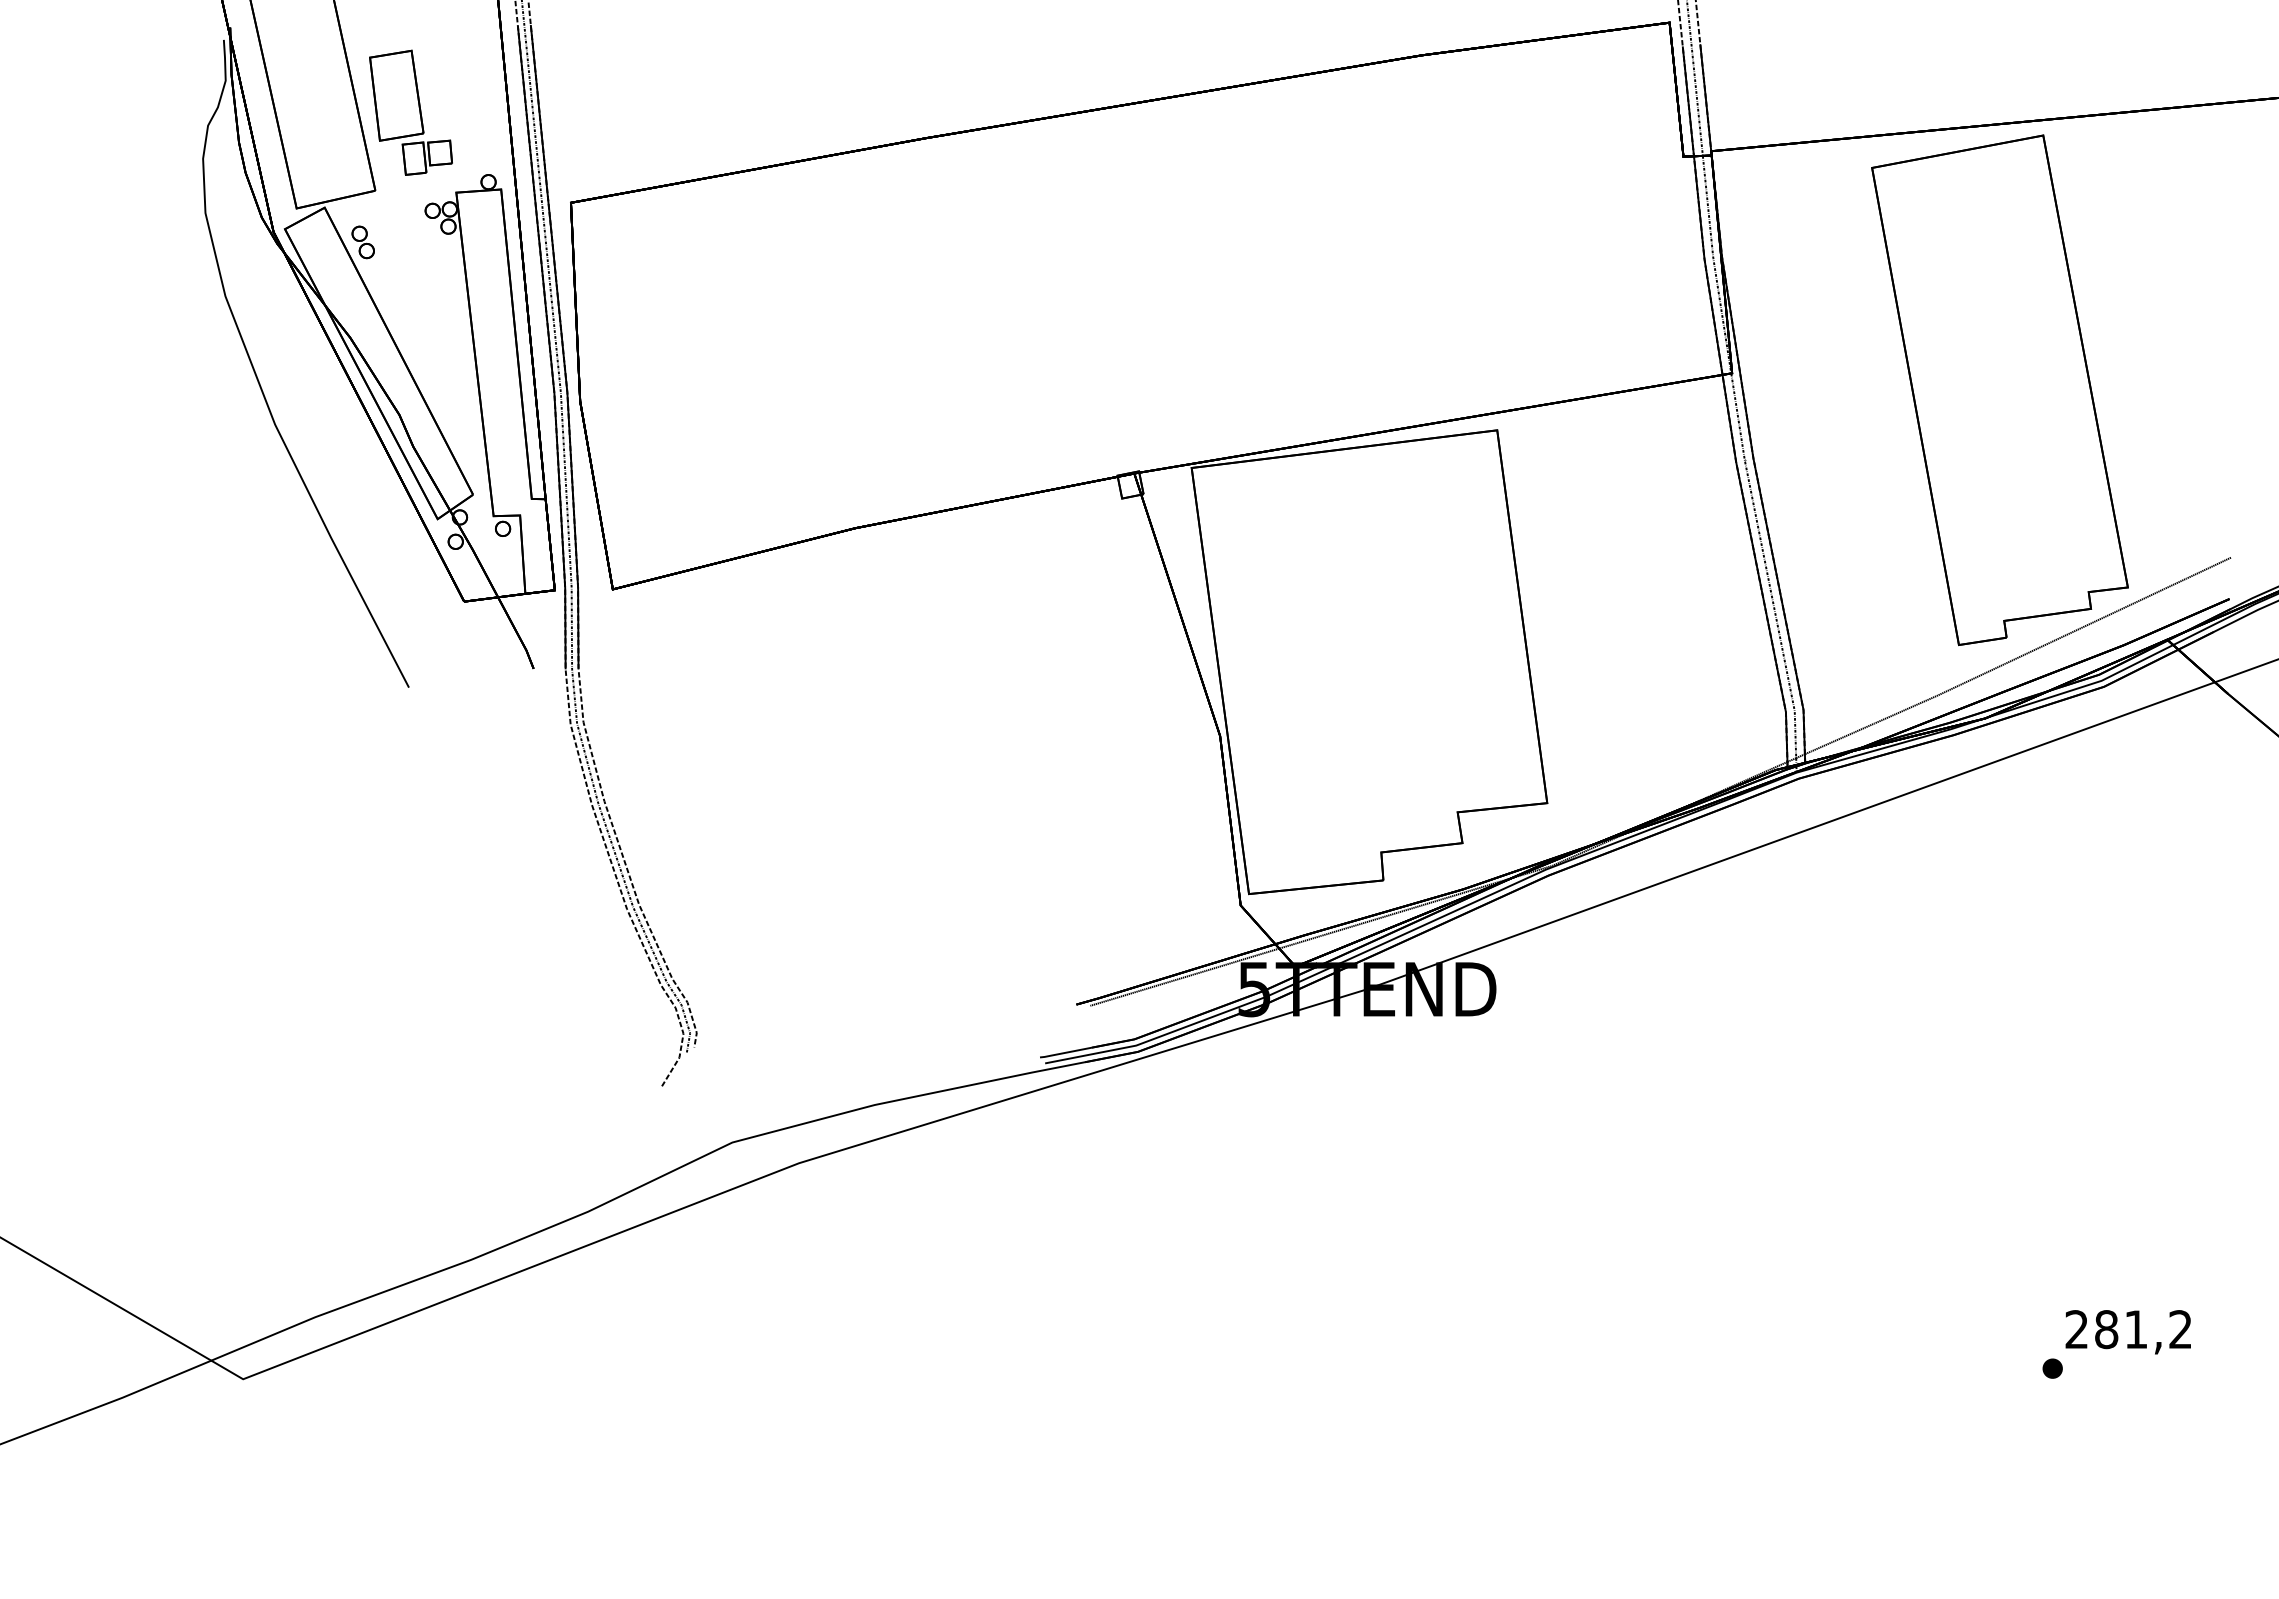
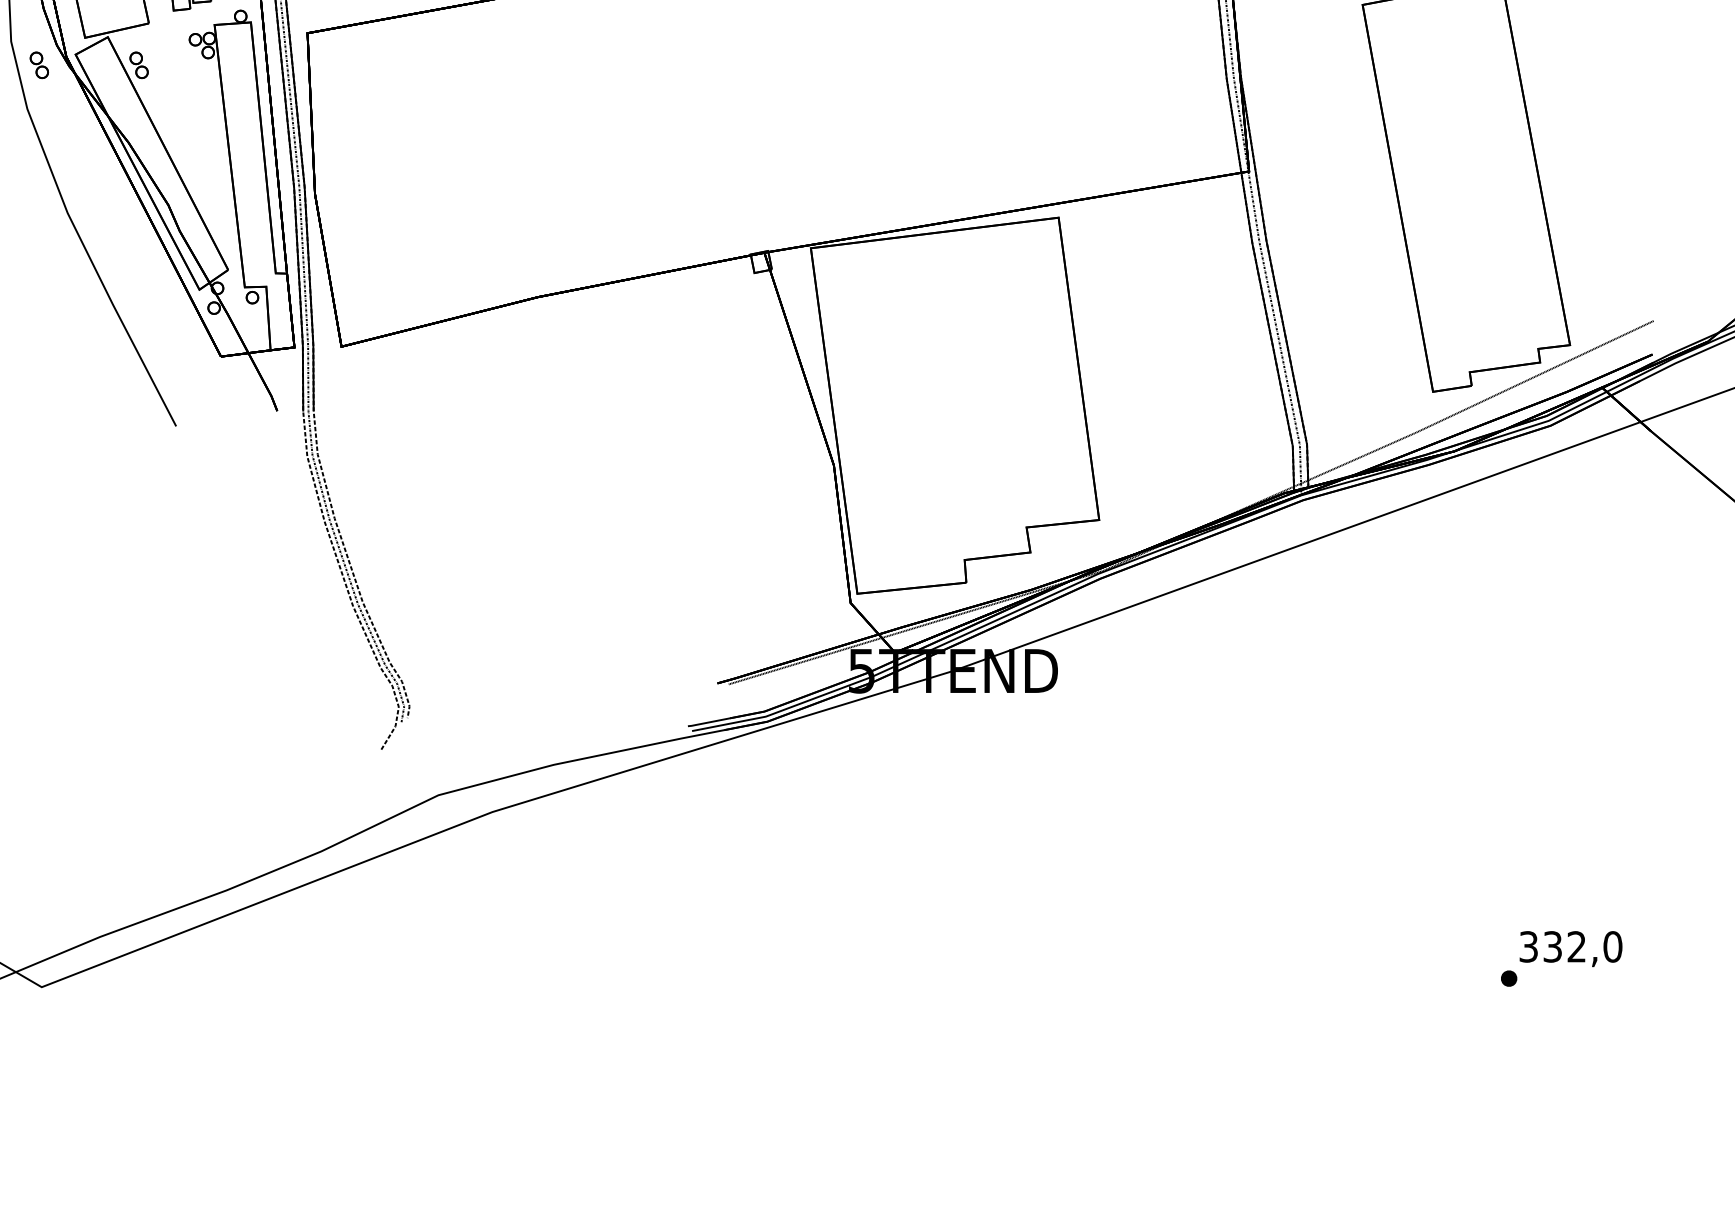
part: (239, 242) -> (38, 65), added
text: (2128, 1329) -> (1570, 946), 281,2 -> 332,0

